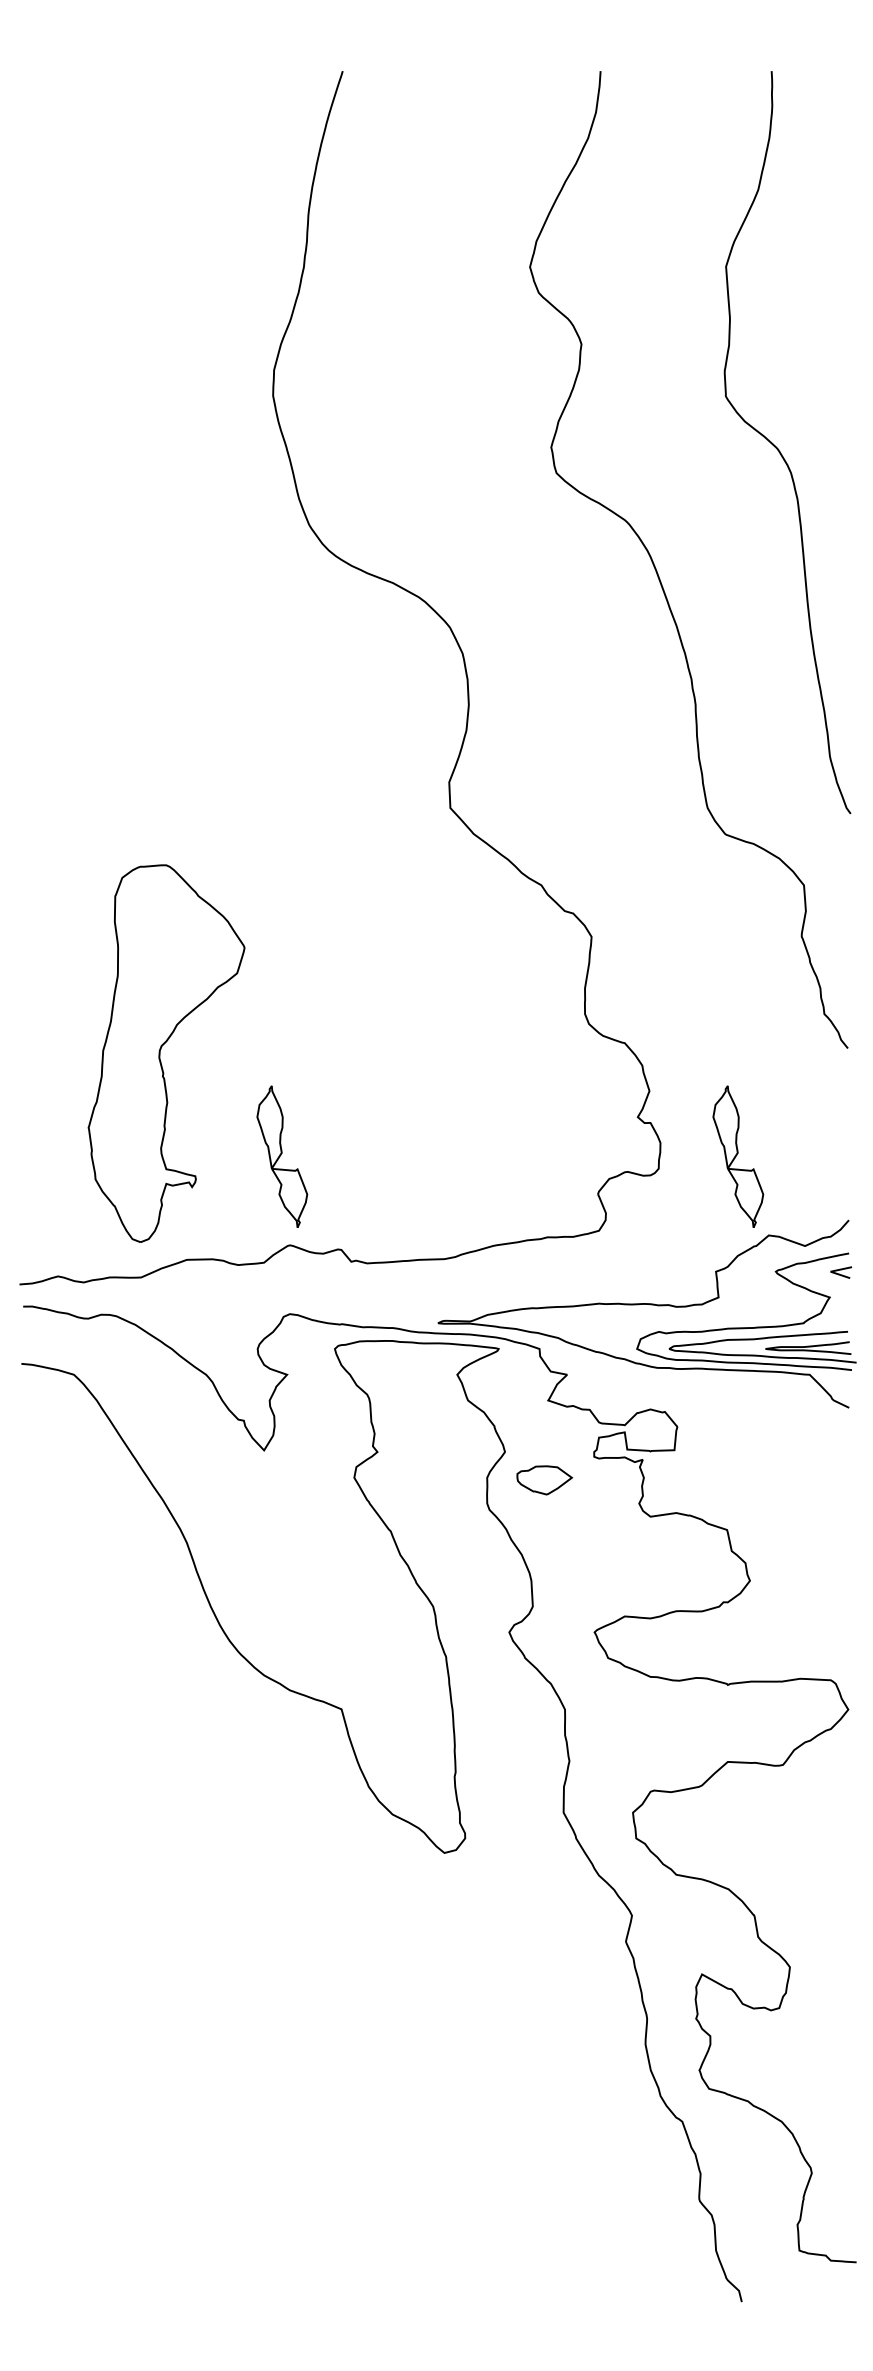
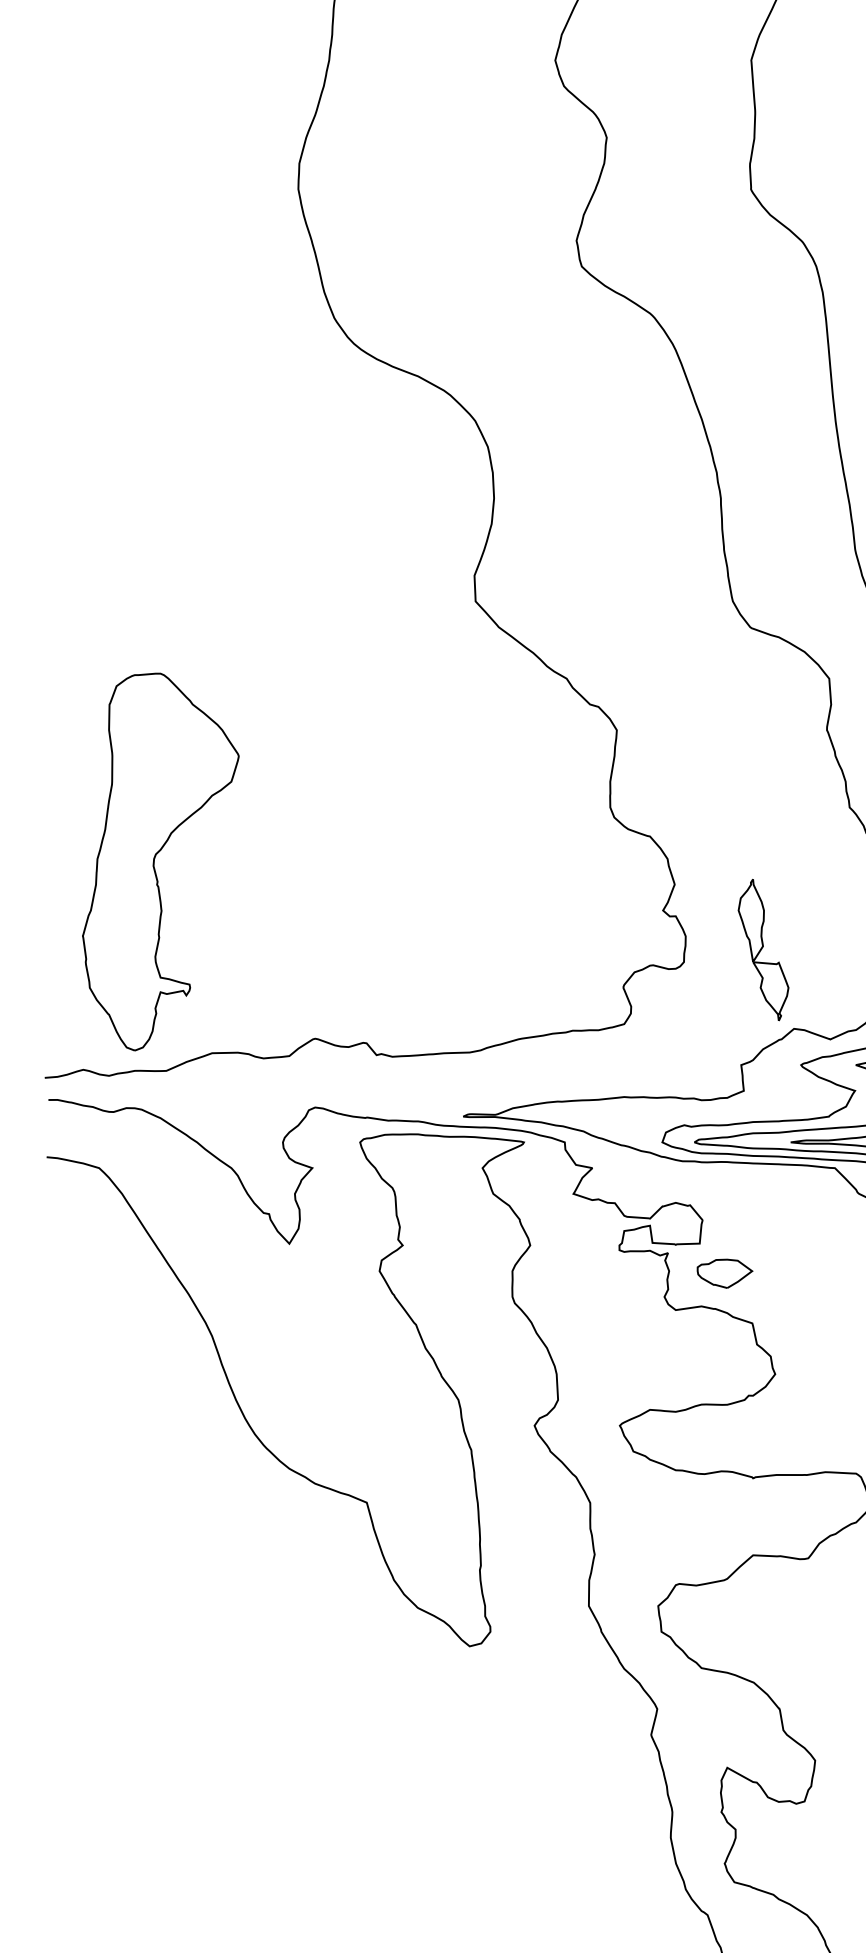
part: (166, 1053) -> (160, 861), moved
part: (282, 1156) -> (307, 949), removed
part: (544, 1480) -> (724, 1273), moved

